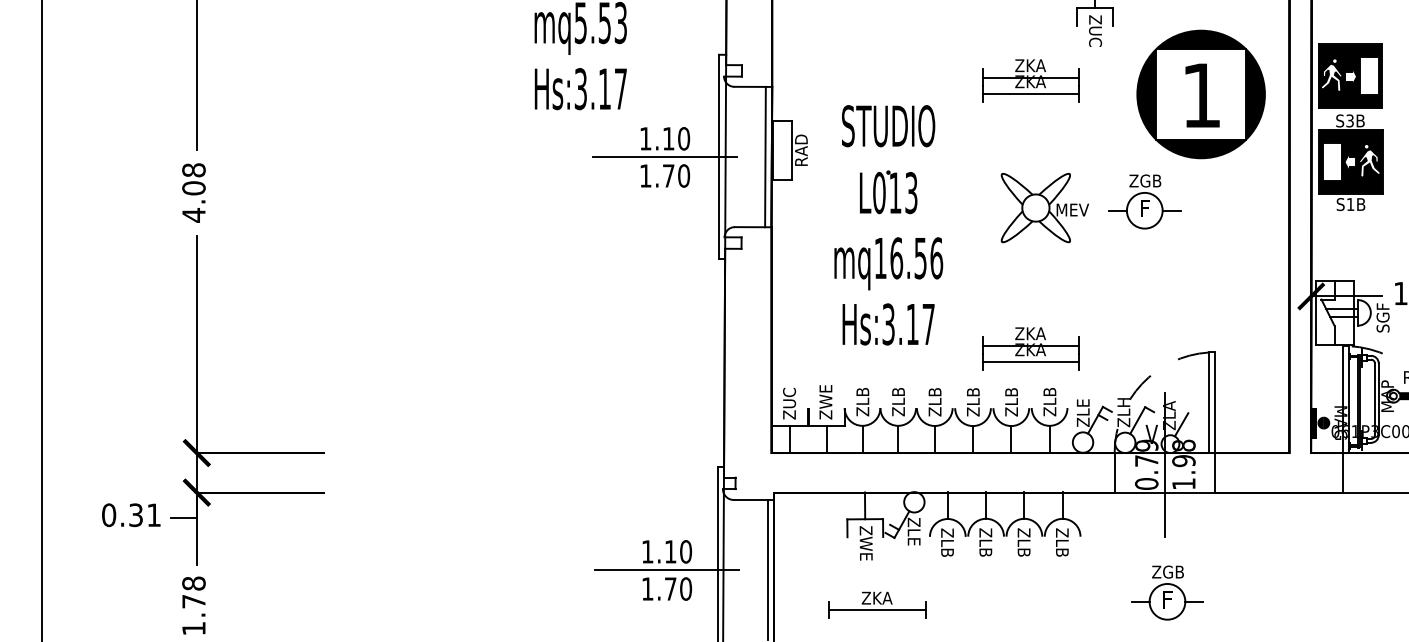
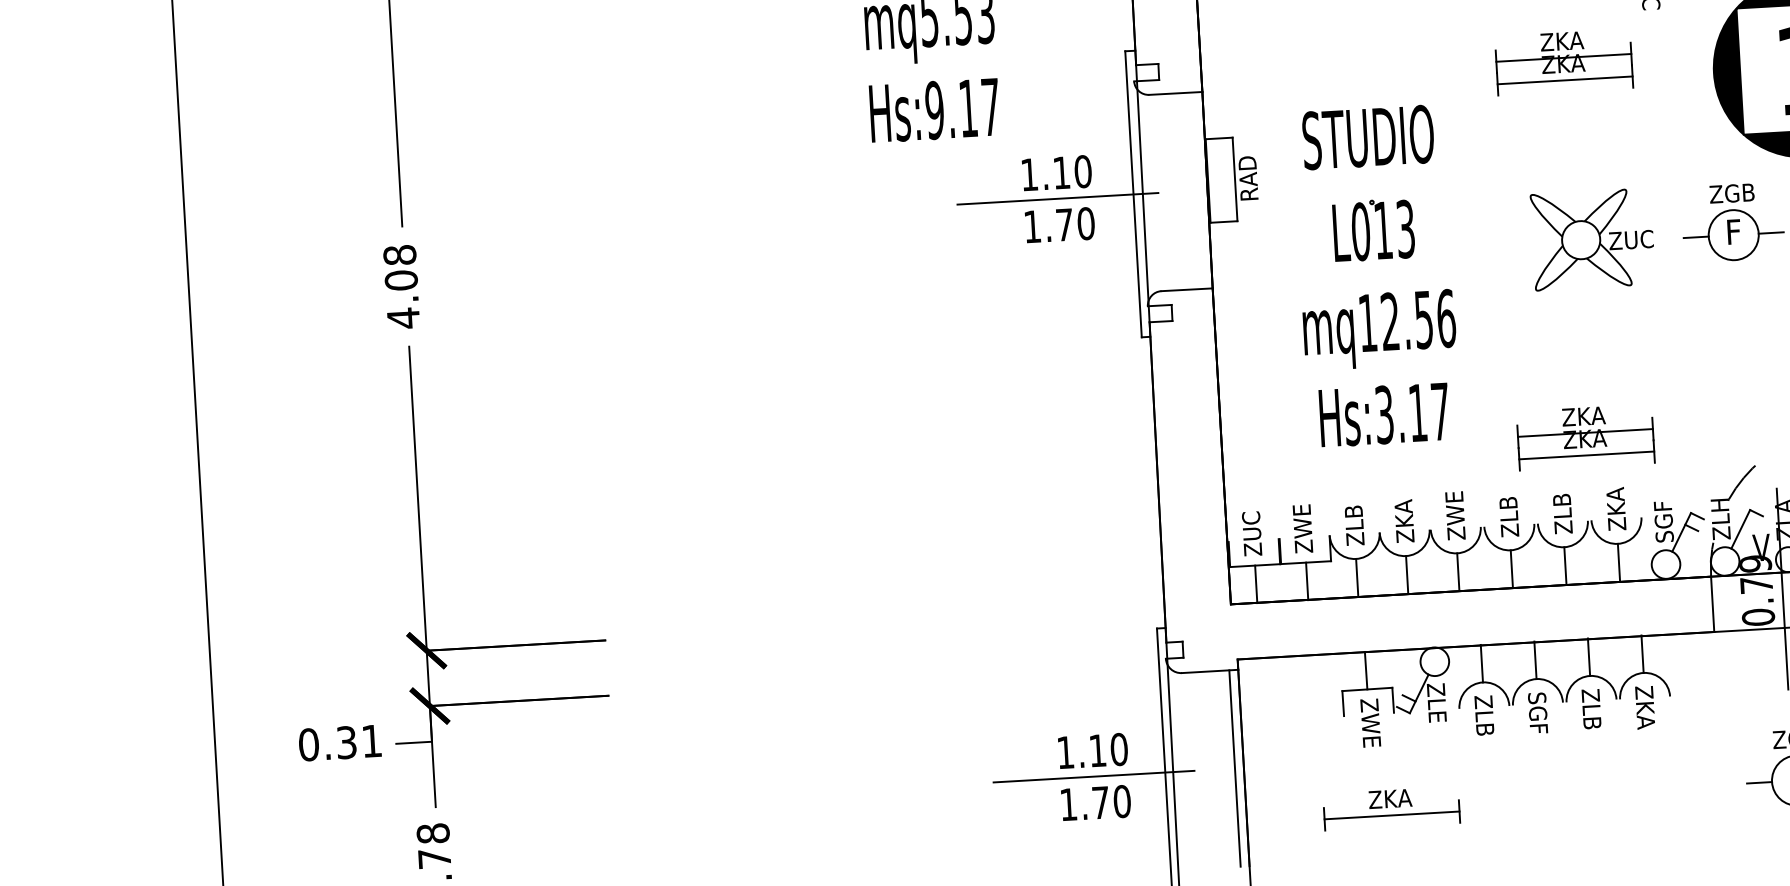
text: (580, 88) -> (934, 109), Hs:3.17 -> Hs:9.17
line: (765, 156) -> (1198, 189), removed
text: (1071, 209) -> (1631, 239), MEV -> ZUC
text: (896, 258) -> (1390, 322), mq16.56 -> mq12.56
text: (934, 393) -> (1454, 507), ZLB -> ZWE
text: (898, 394) -> (1403, 512), ZLB -> ZKA
text: (1049, 394) -> (1615, 499), ZLB -> ZKA
text: (1082, 411) -> (1662, 521), ZLE -> SGF
text: (985, 542) -> (1537, 712), ZLB -> SGF
text: (1062, 550) -> (1645, 717), ZLB -> ZKA

